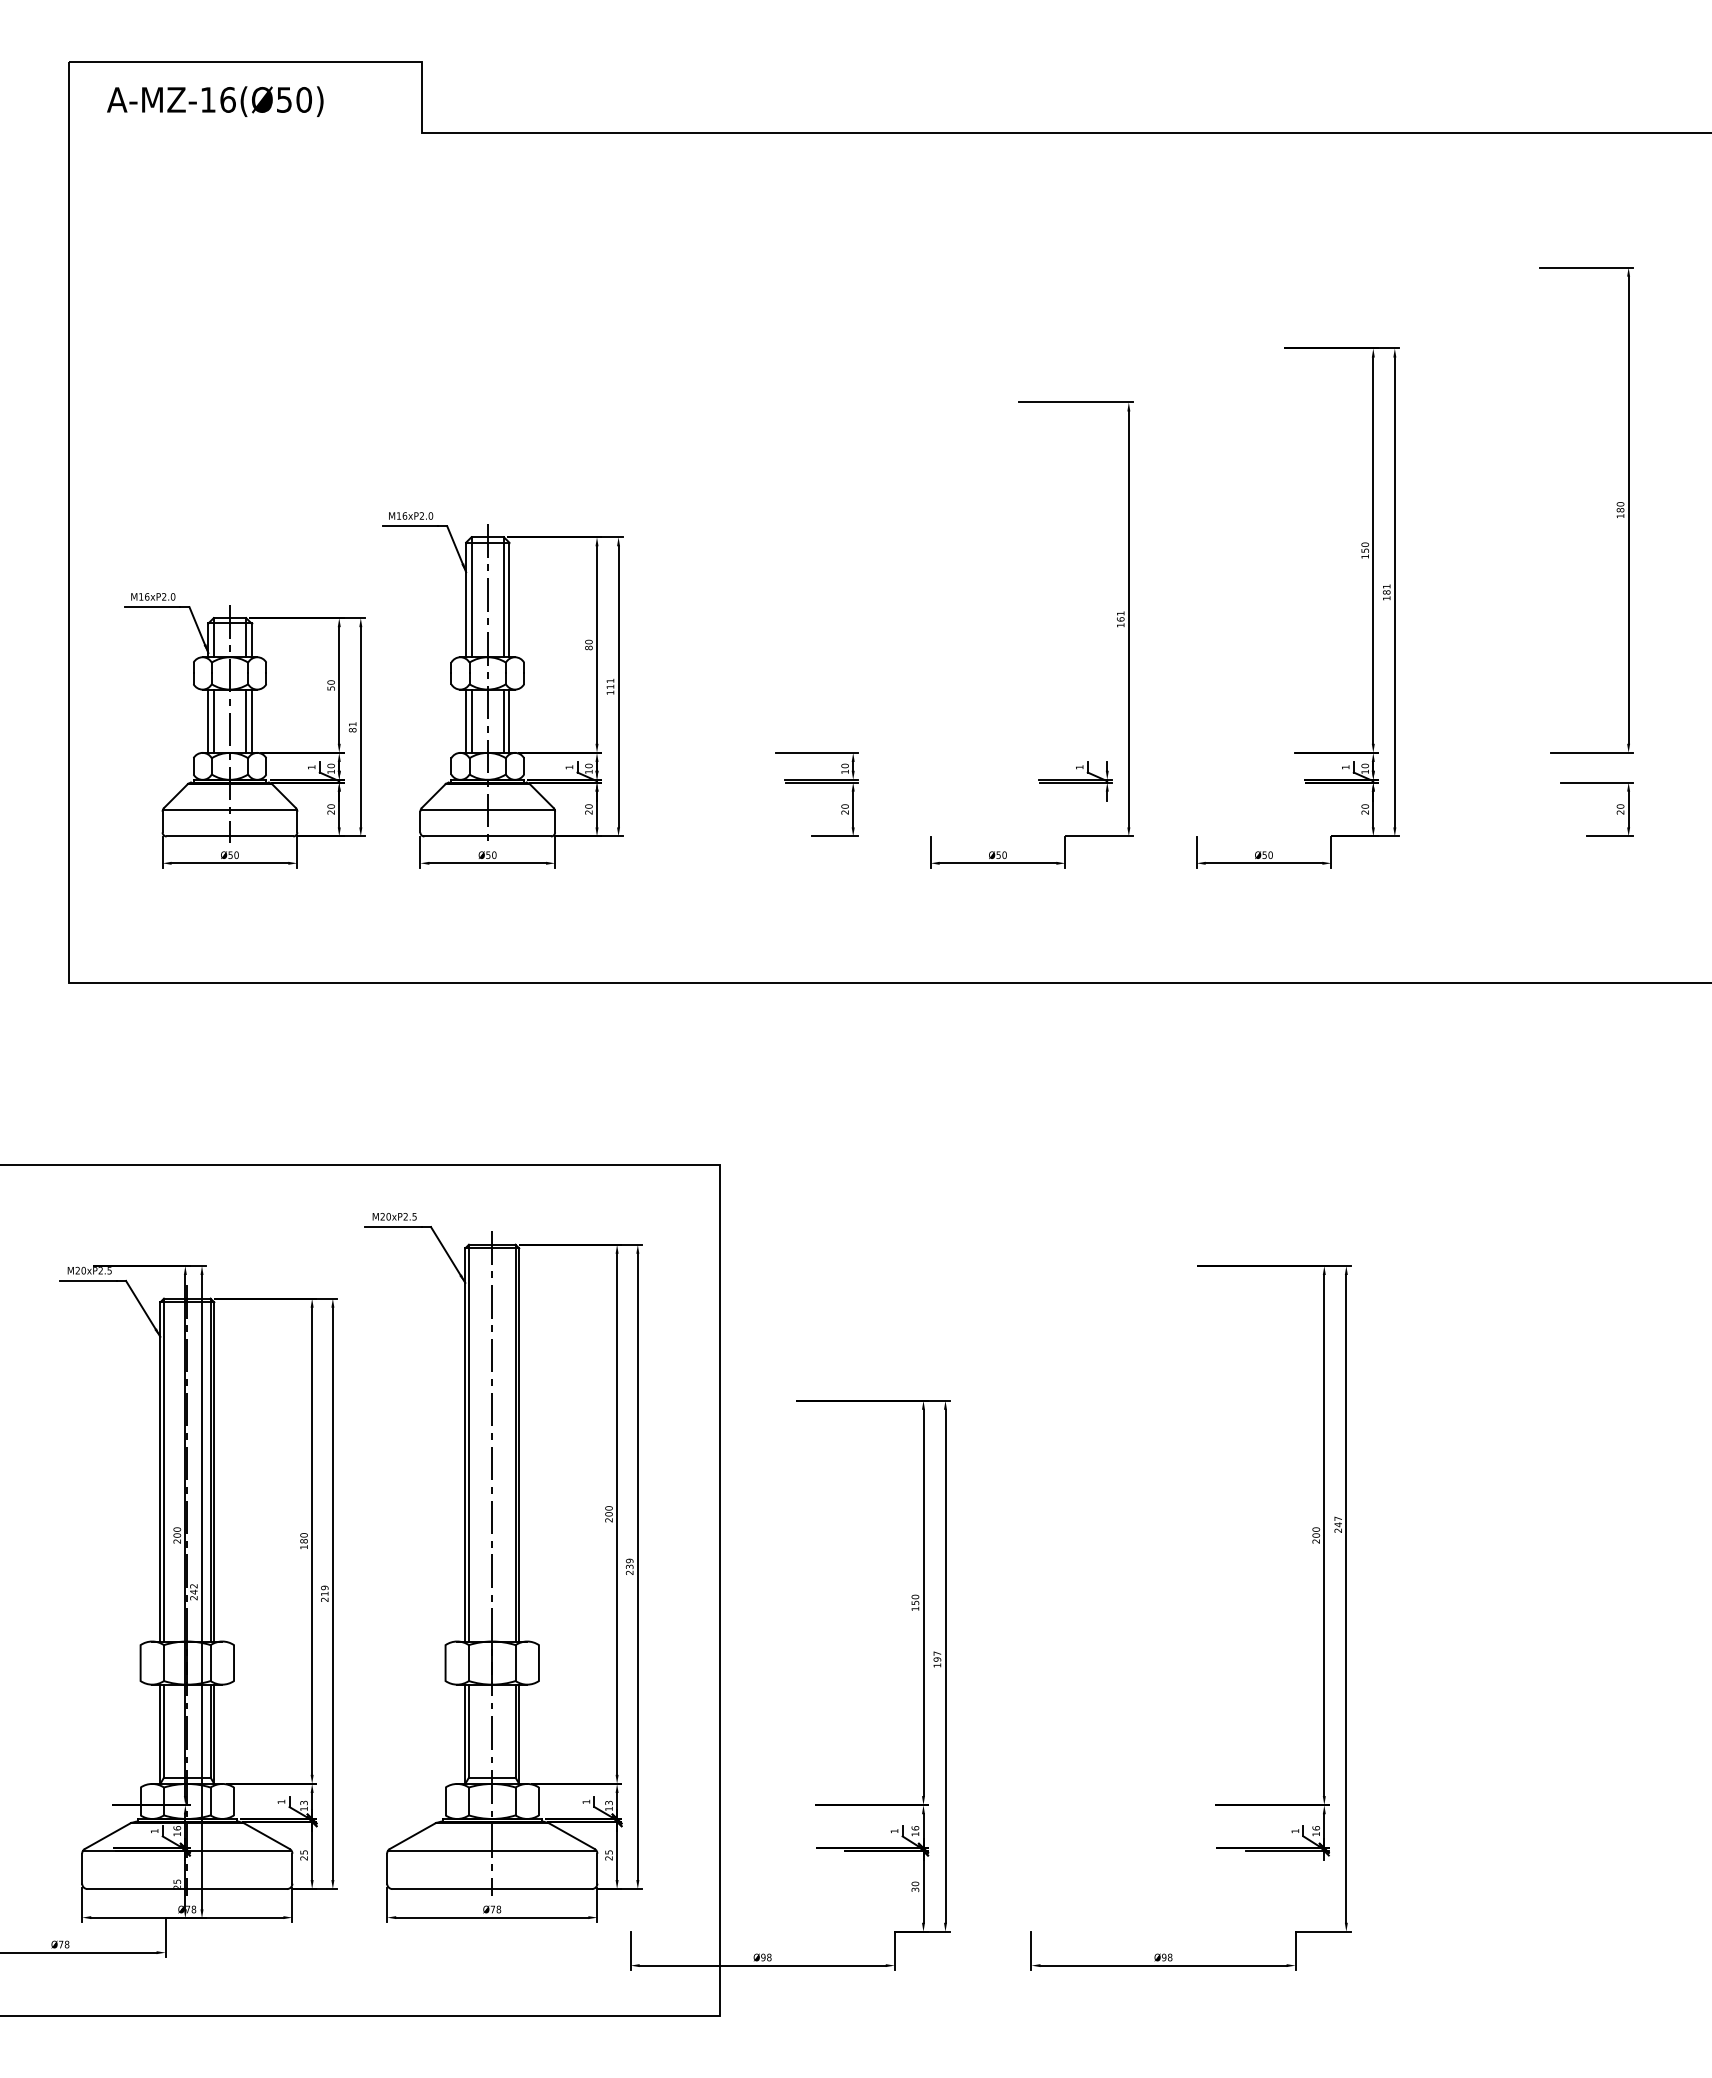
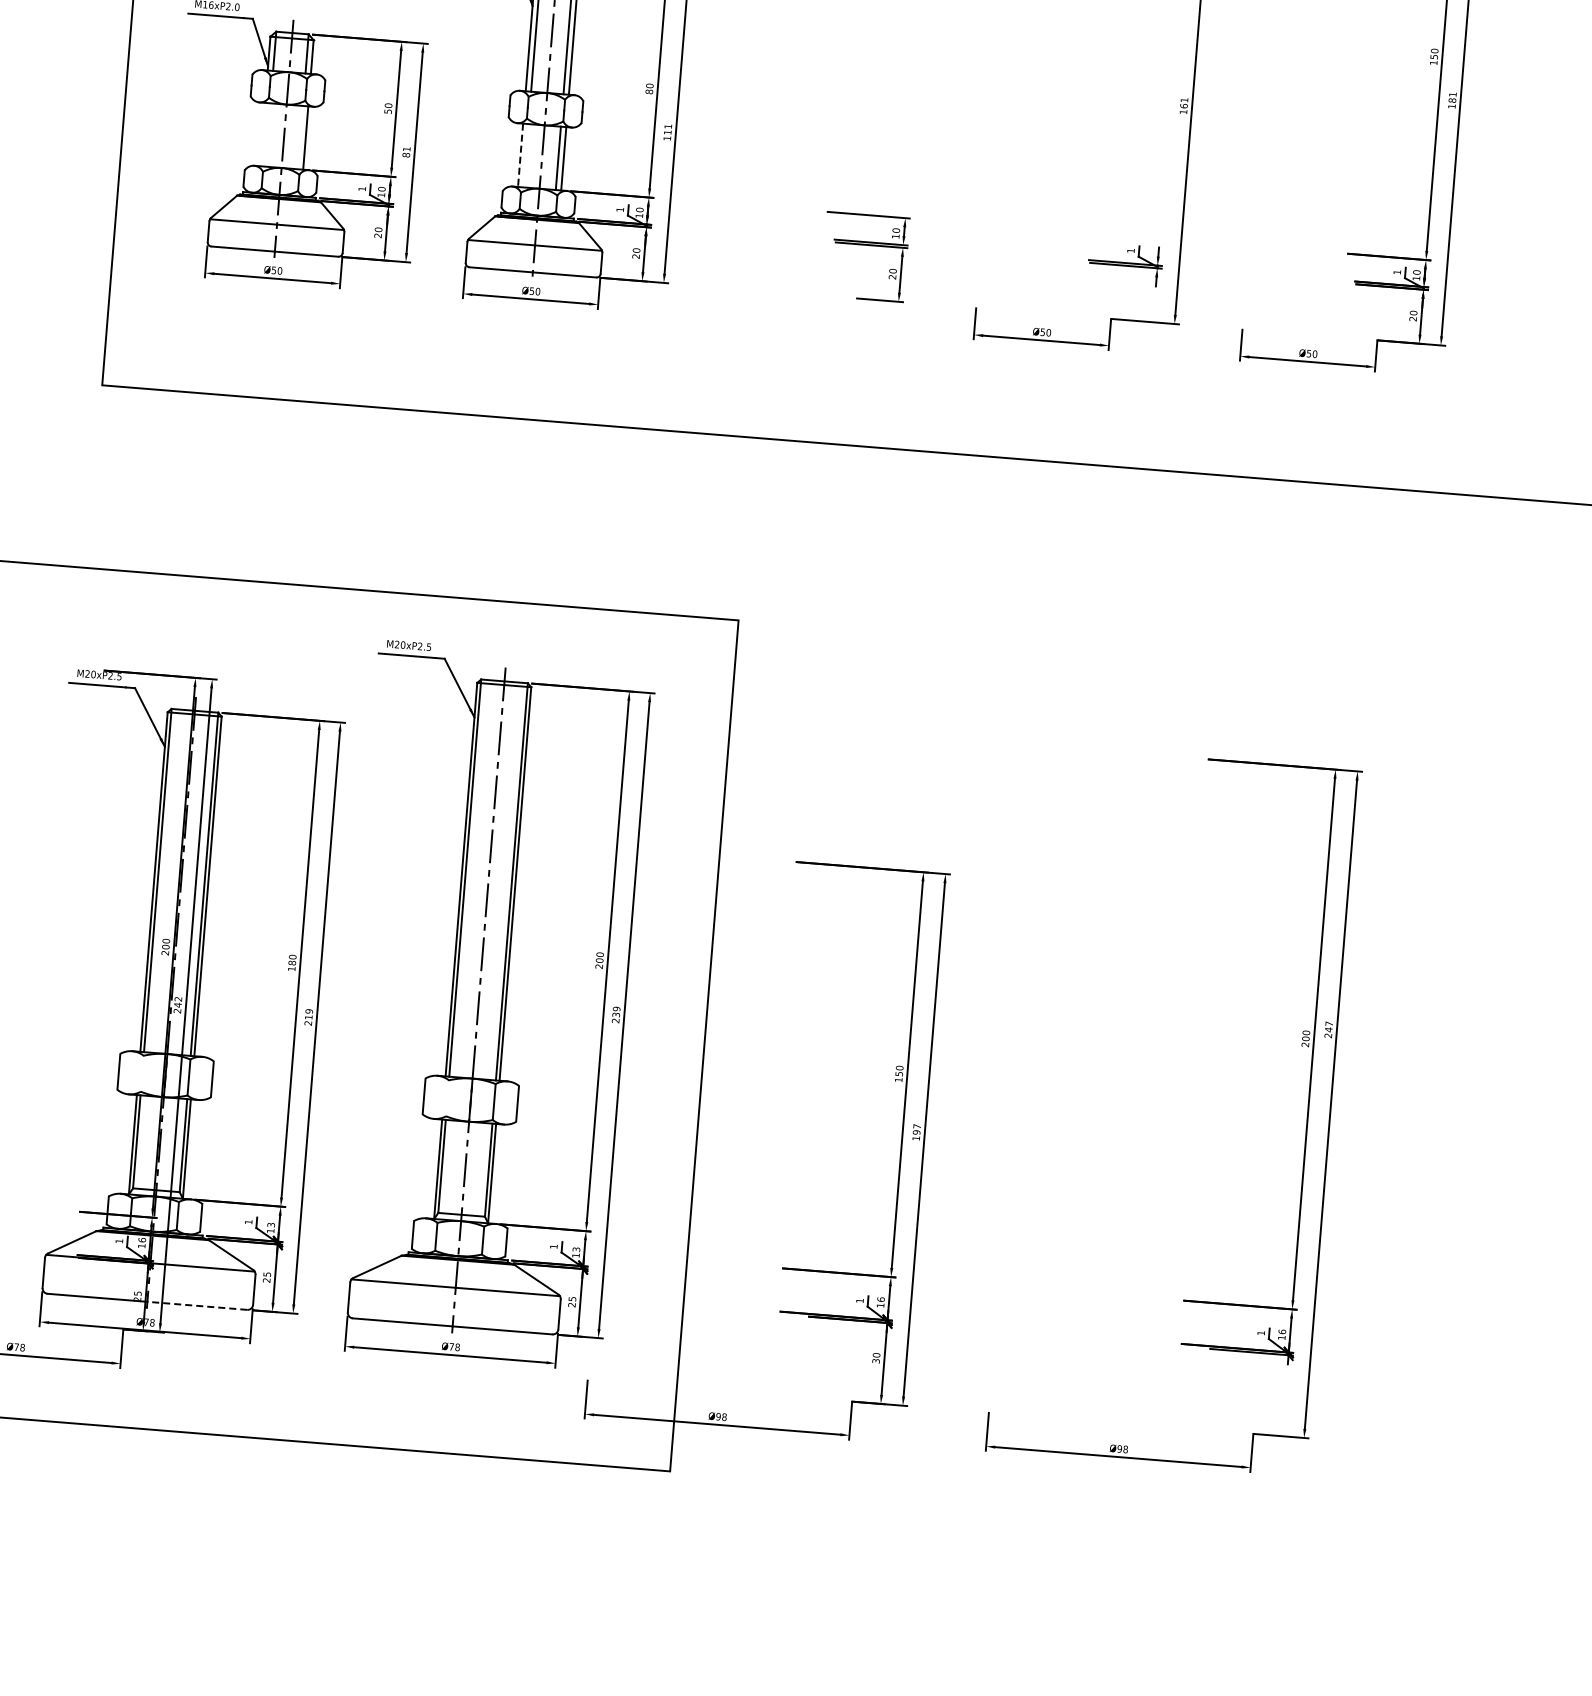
line: (208, 720) -> (262, 133), removed
line: (213, 720) -> (267, 134), removed
line: (246, 720) -> (300, 136), removed
line: (471, 720) -> (525, 155), removed
line: (466, 721) -> (520, 155), solid -> dashed
line: (163, 1663) -> (141, 1074), removed
line: (468, 1663) -> (447, 1098), removed
line: (237, 1889) -> (197, 1306), solid -> dashed

